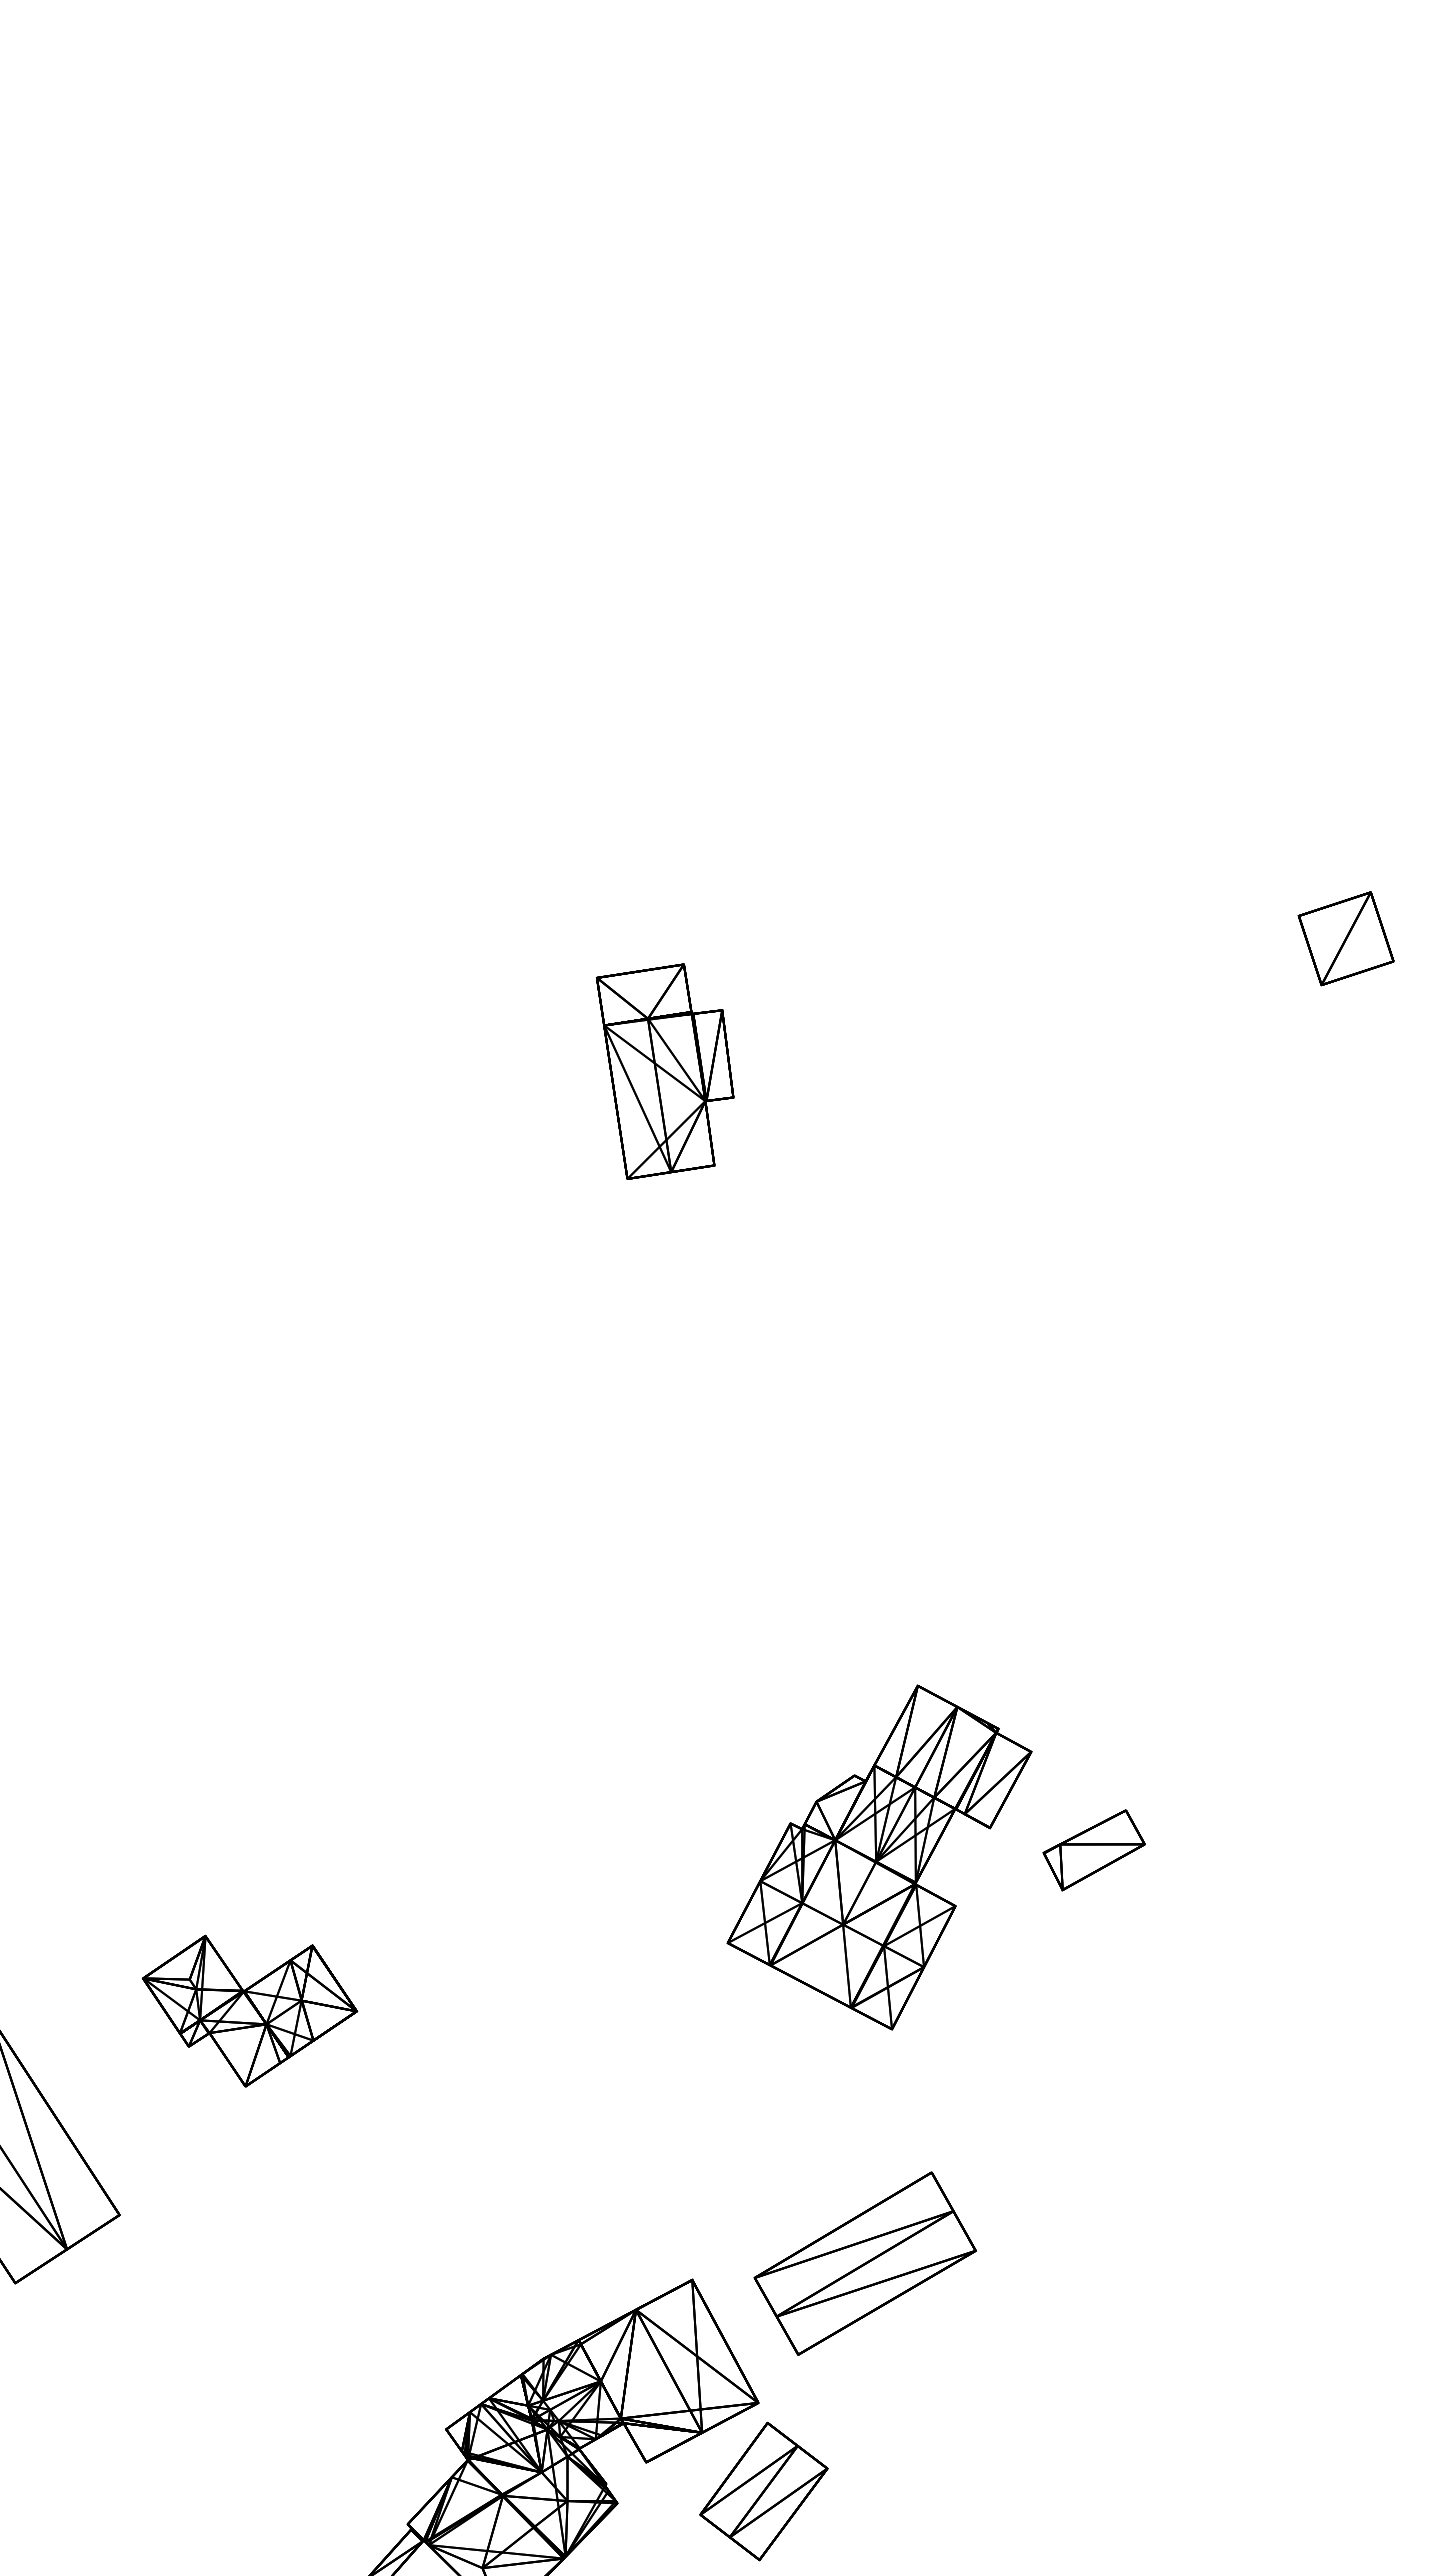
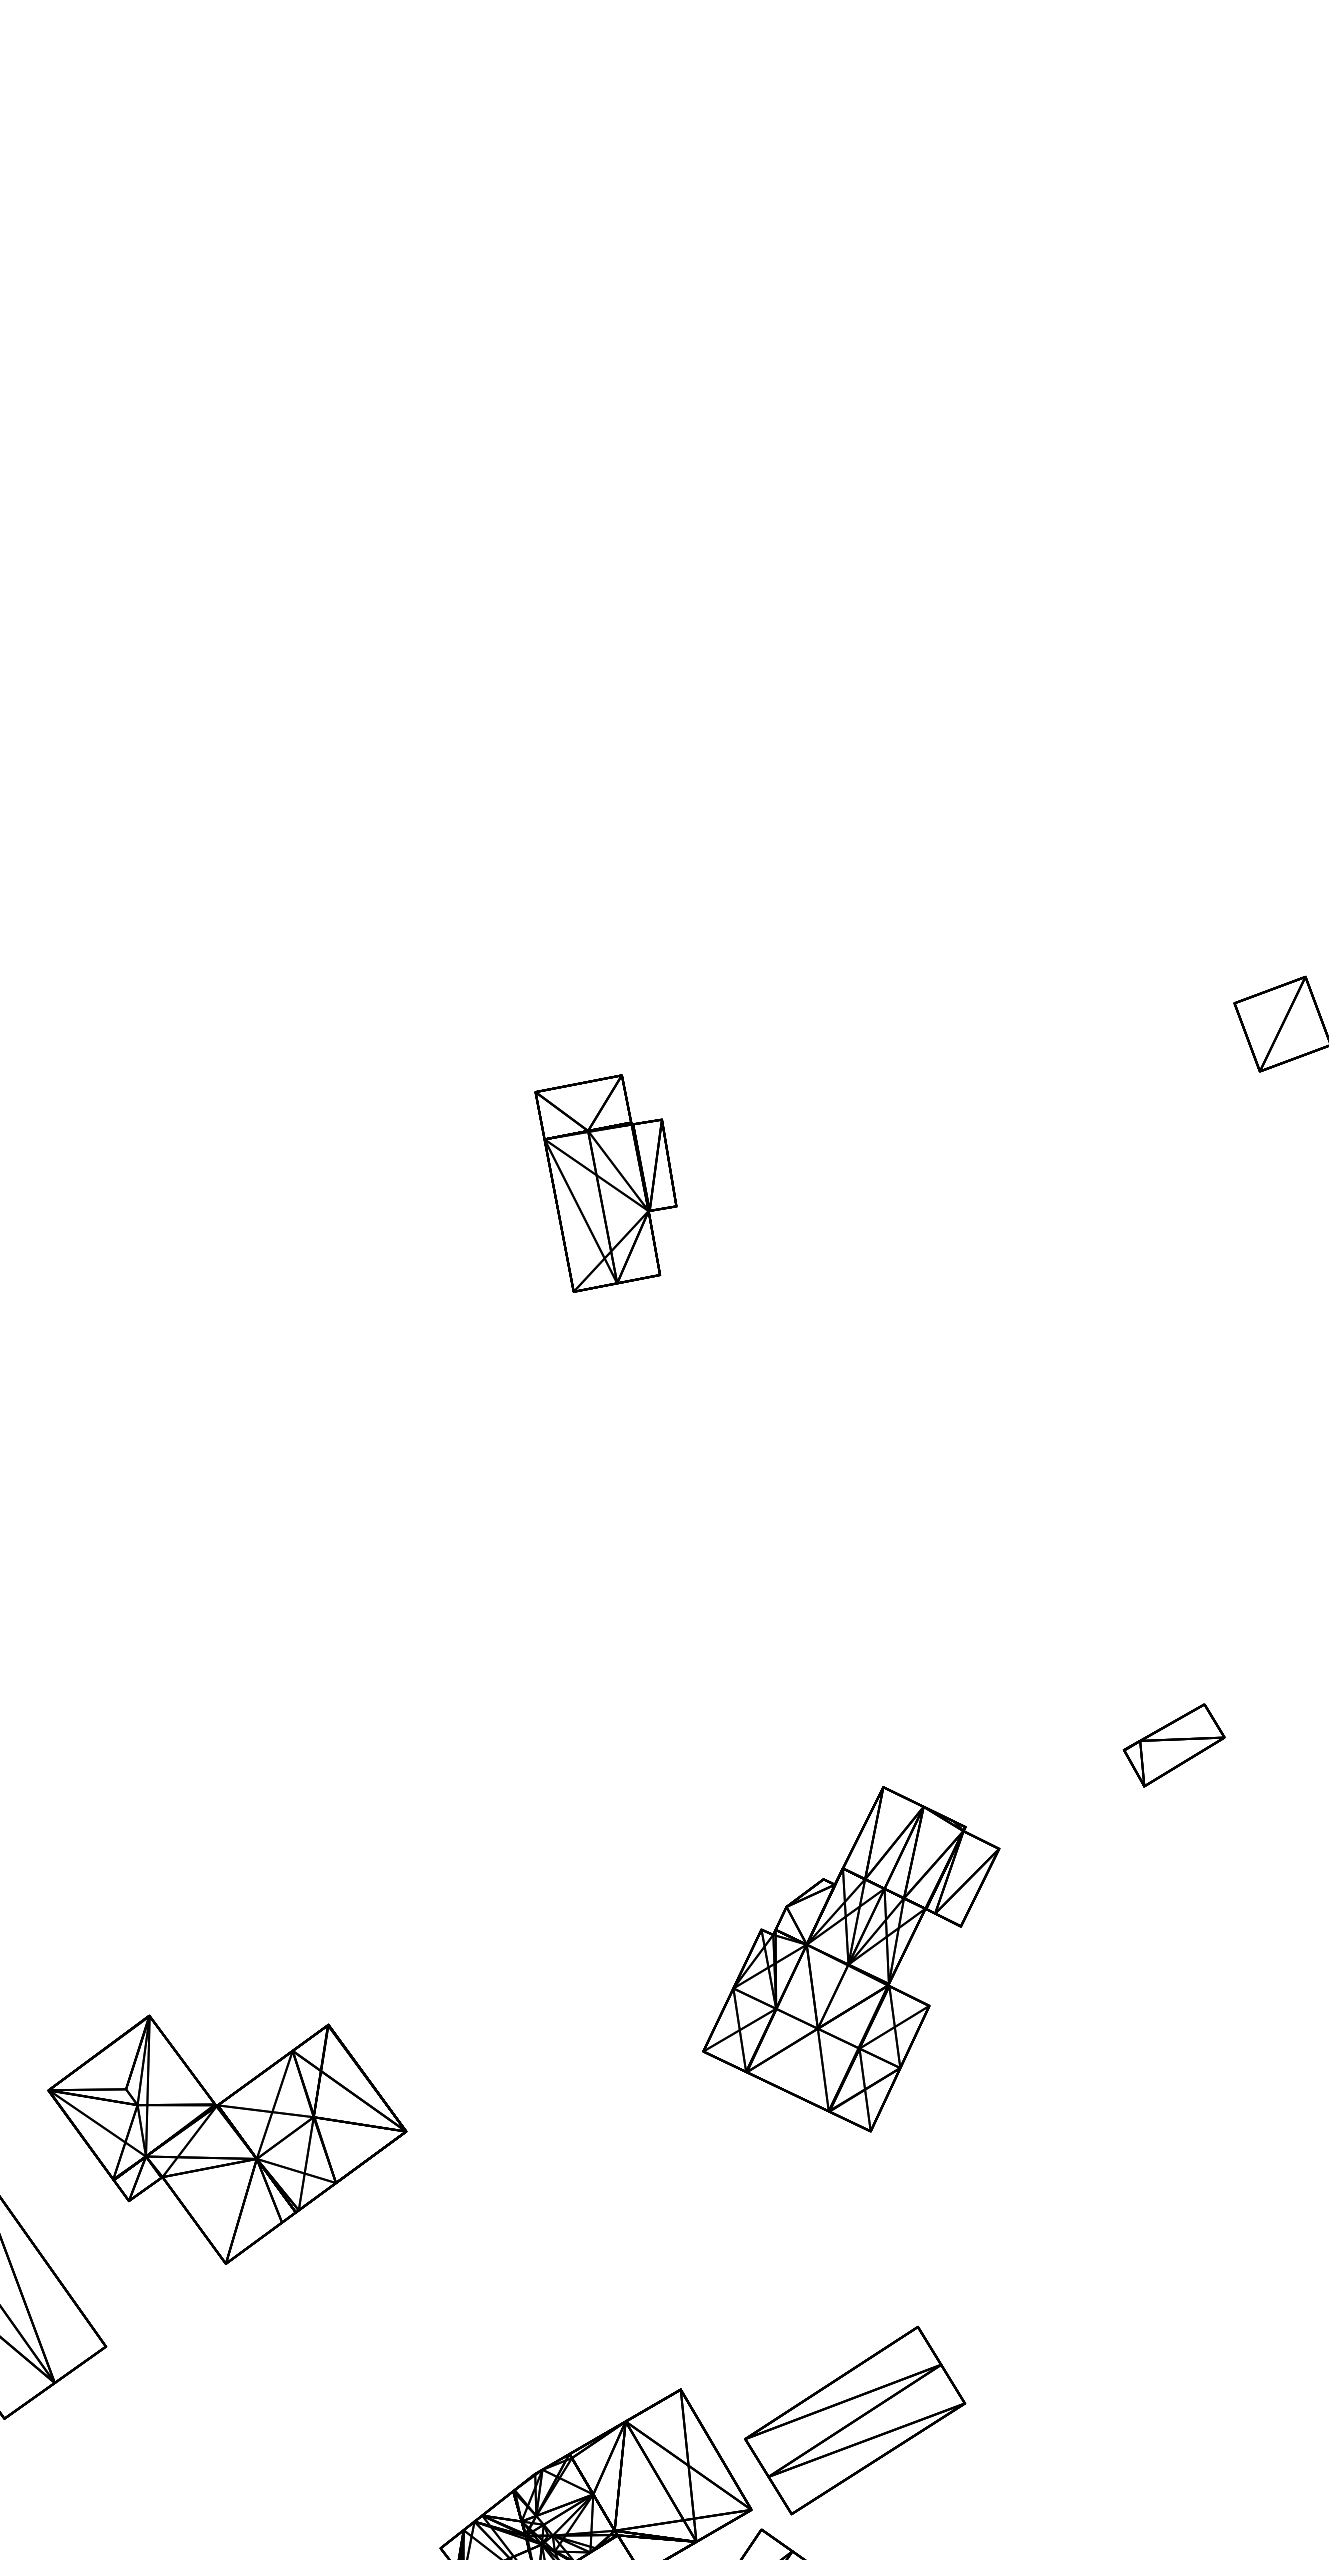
part: (1093, 1850) -> (1173, 1745), moved
part: (249, 2010) -> (227, 2137), size x1.67
part: (864, 2263) -> (854, 2420), moved

